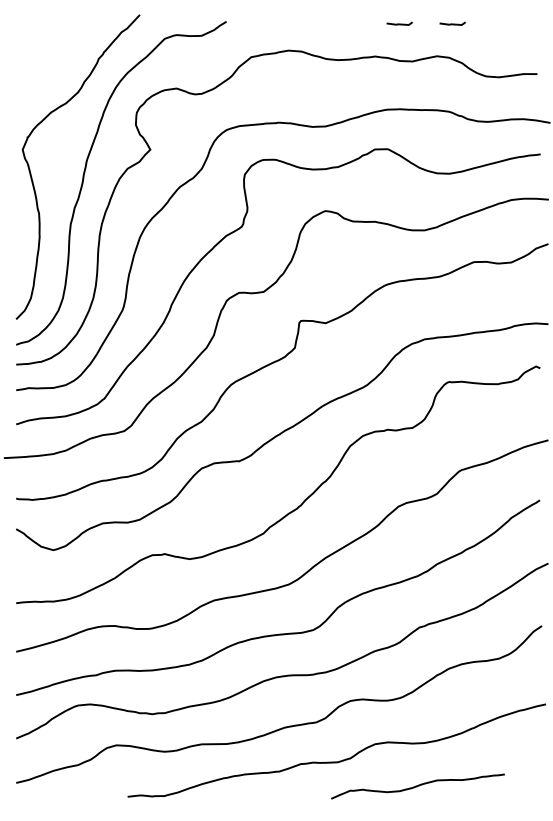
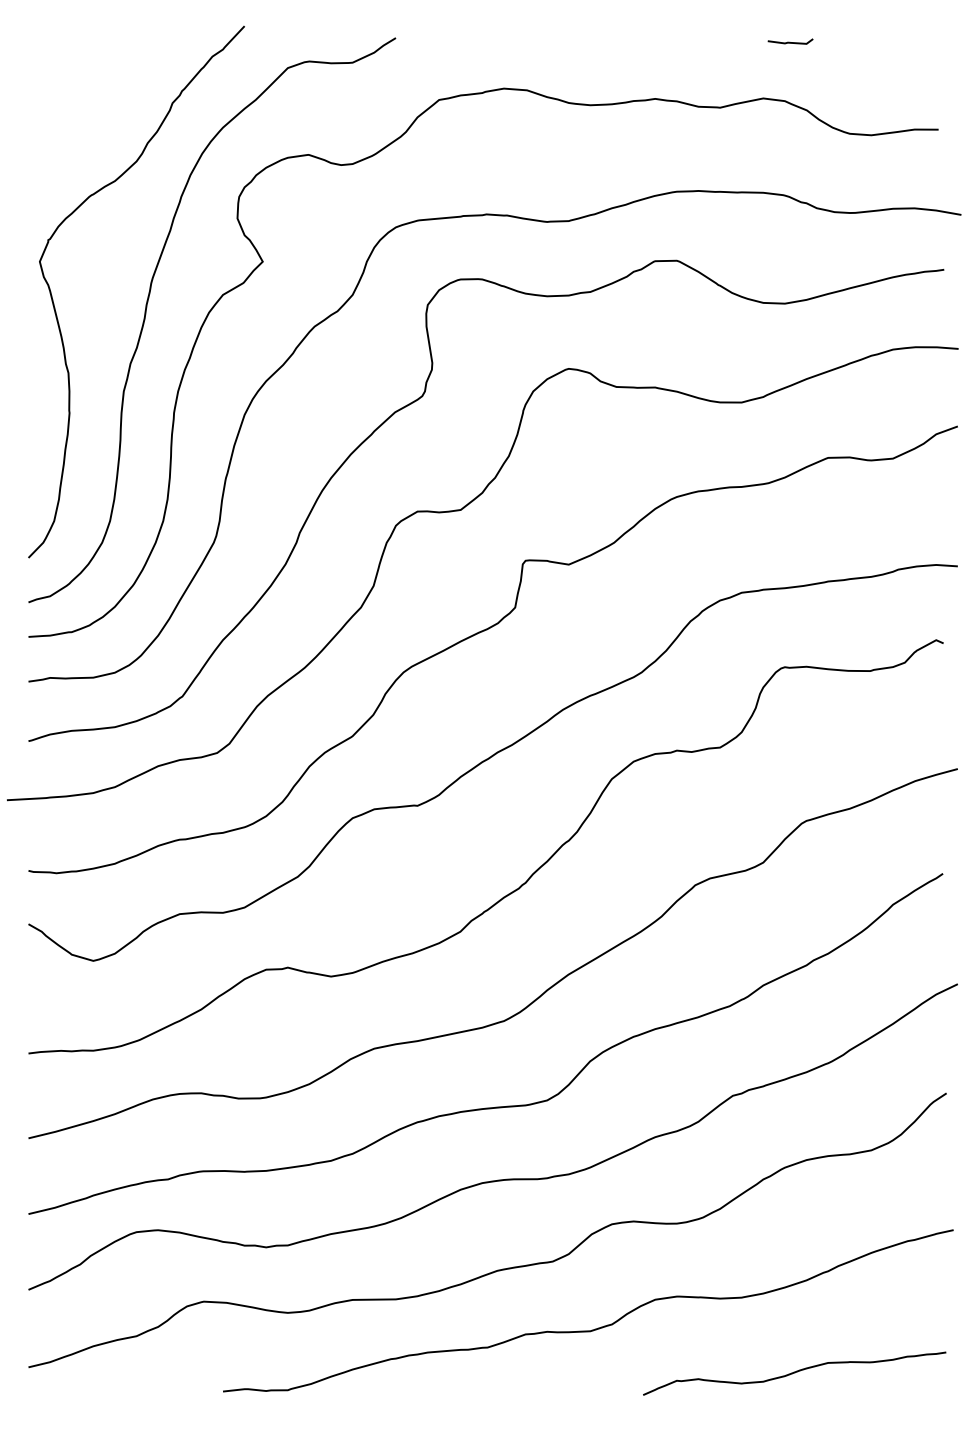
line: (399, 23) -> (697, 41), removed
curve: (417, 786) -> (793, 1373), moved

